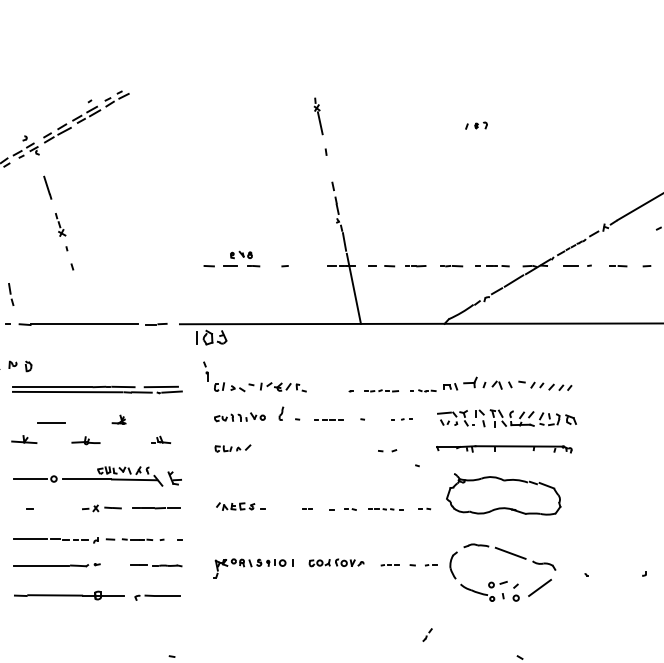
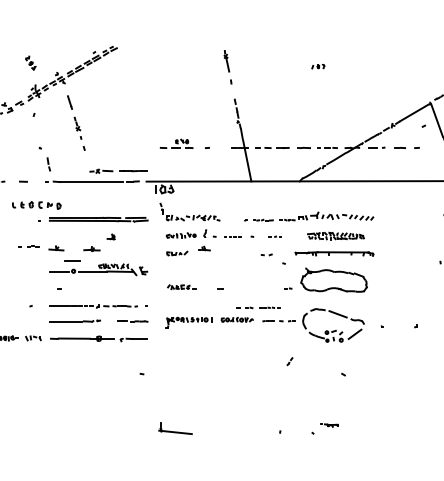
part: (506, 417) -> (335, 235), size x0.7
line: (52, 422) -> (72, 260), moved
part: (160, 439) -> (204, 248), moved
part: (131, 507) -> (118, 170), moved
part: (366, 508) -> (258, 307), moved

